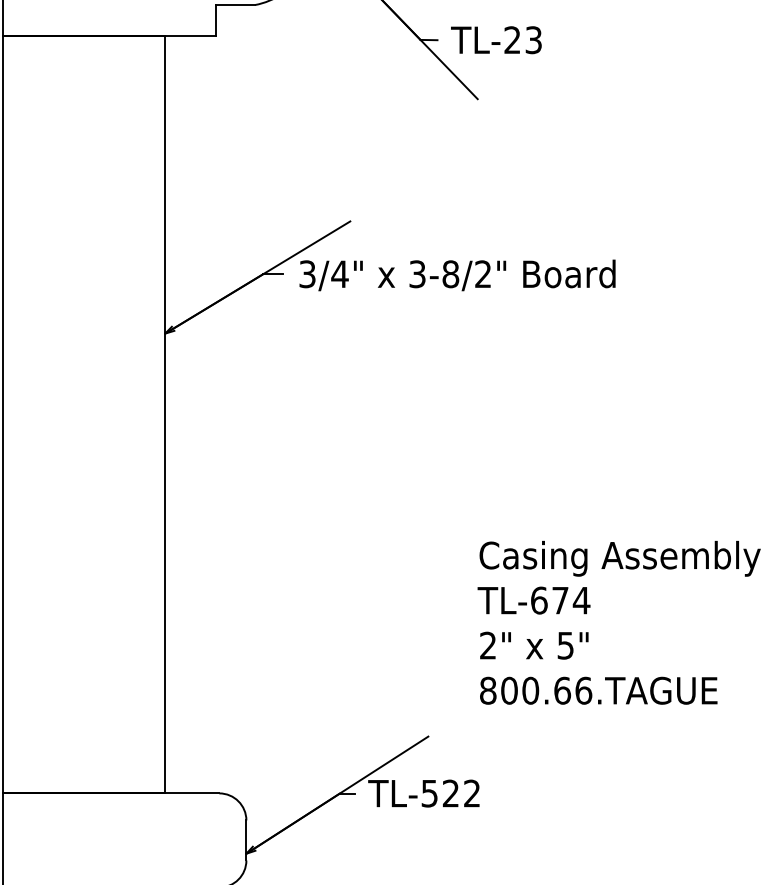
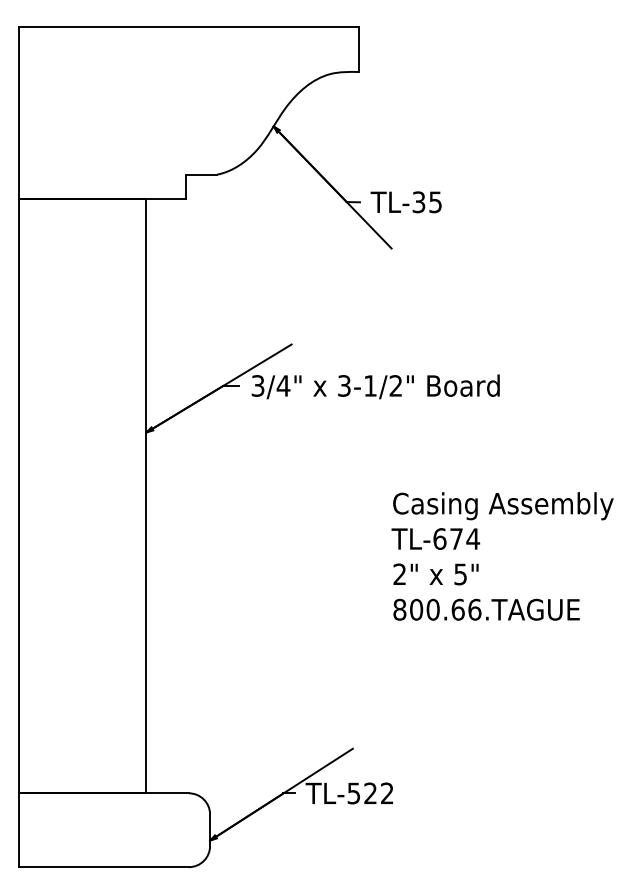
text: (522, 40) -> (426, 202), TL-23 -> TL-35
text: (450, 273) -> (370, 385), 3-8/2" -> 3-1/2"
text: (619, 622) -> (502, 556), moved

